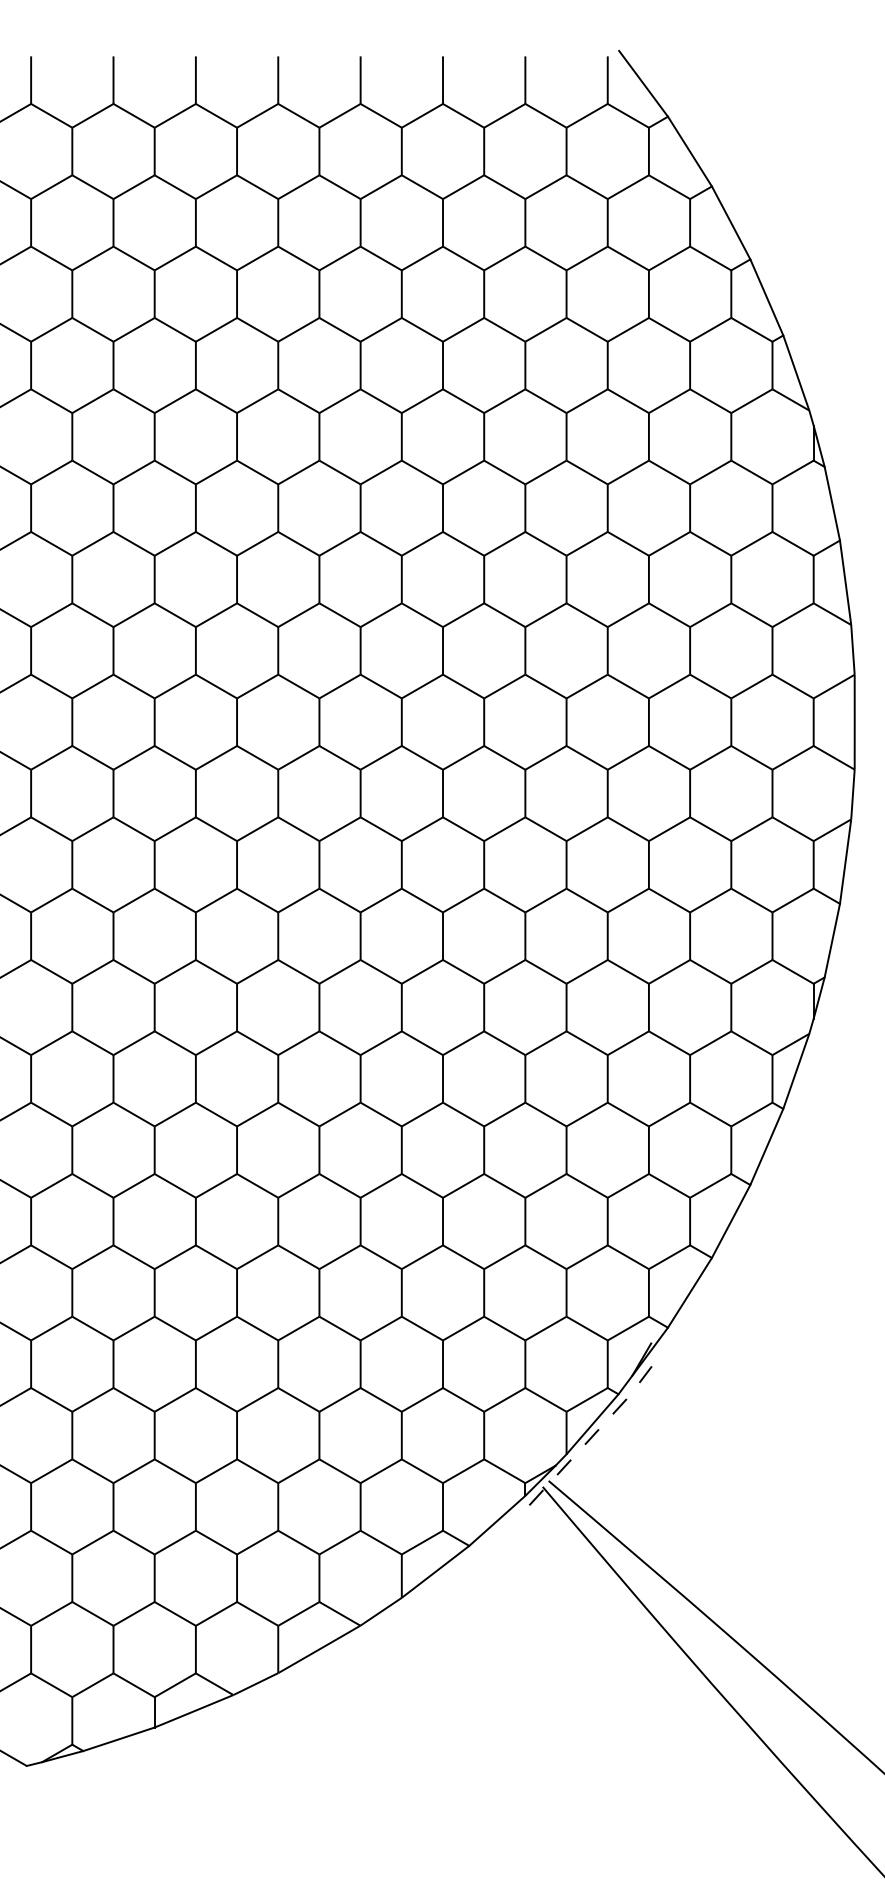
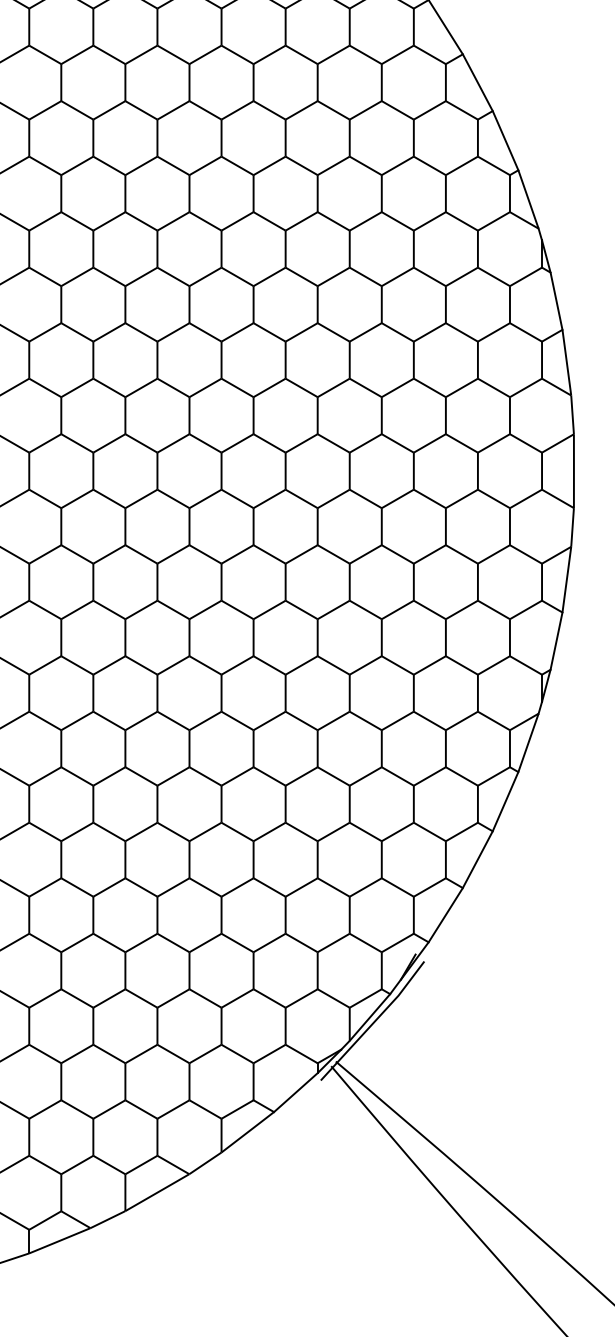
line: (598, 1429) -> (374, 1021), dashed -> solid

